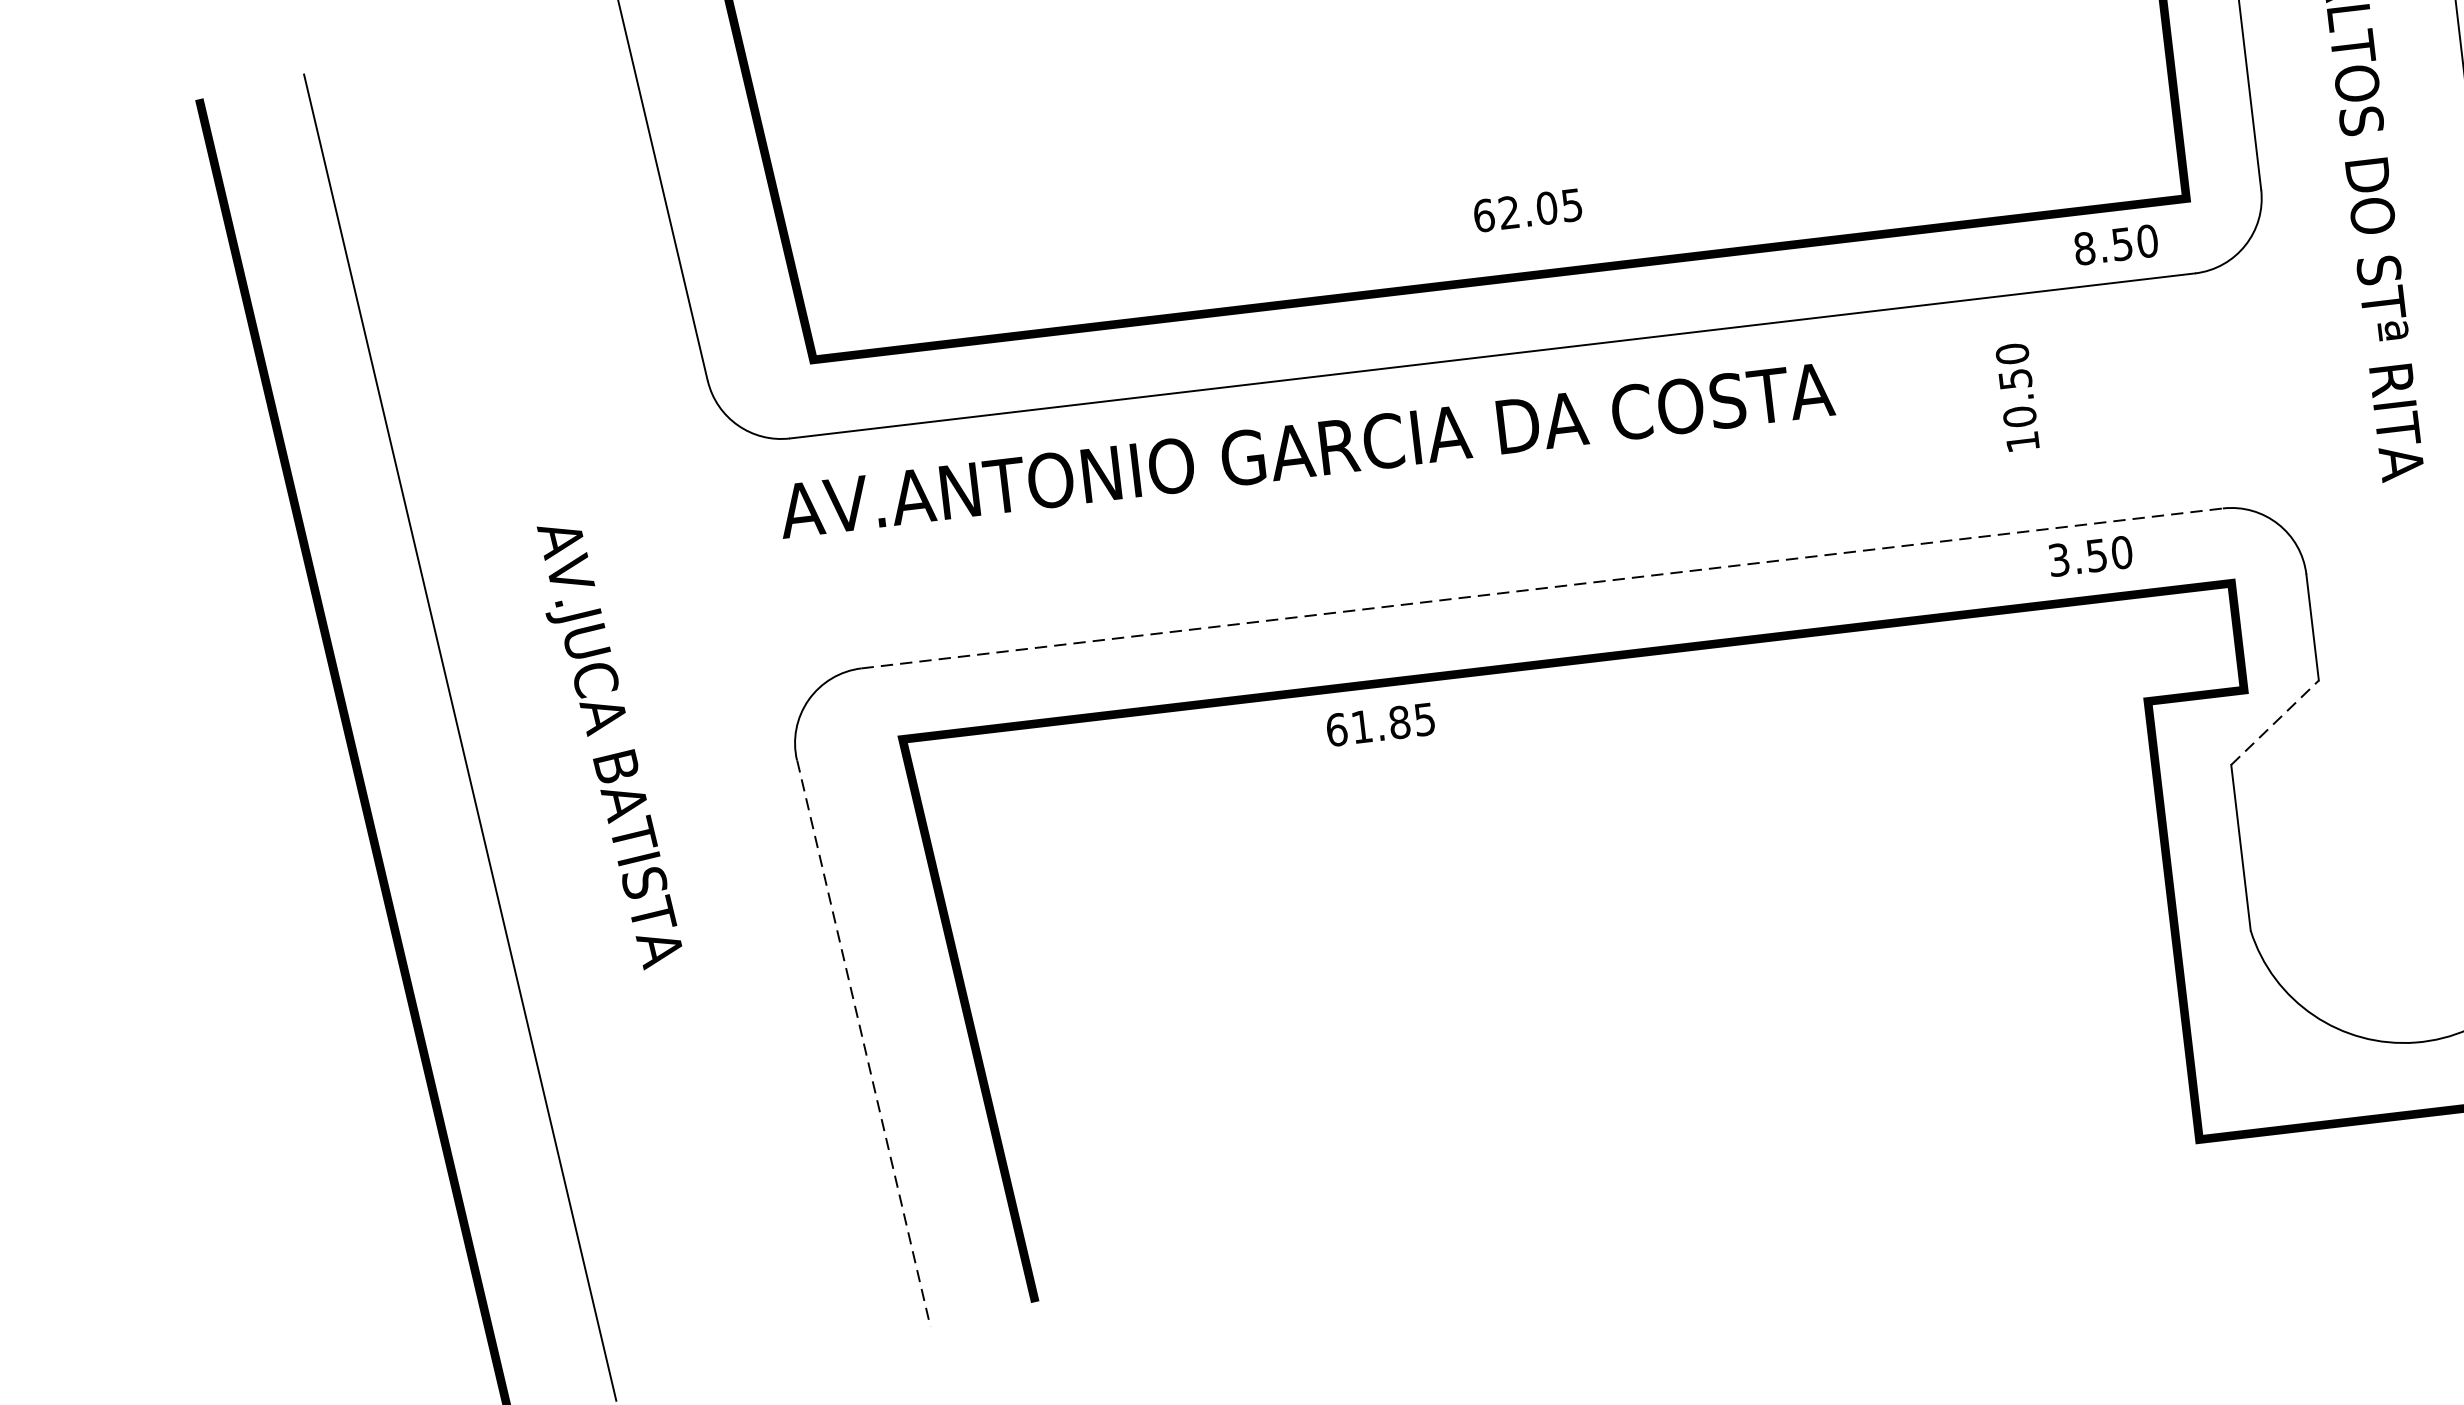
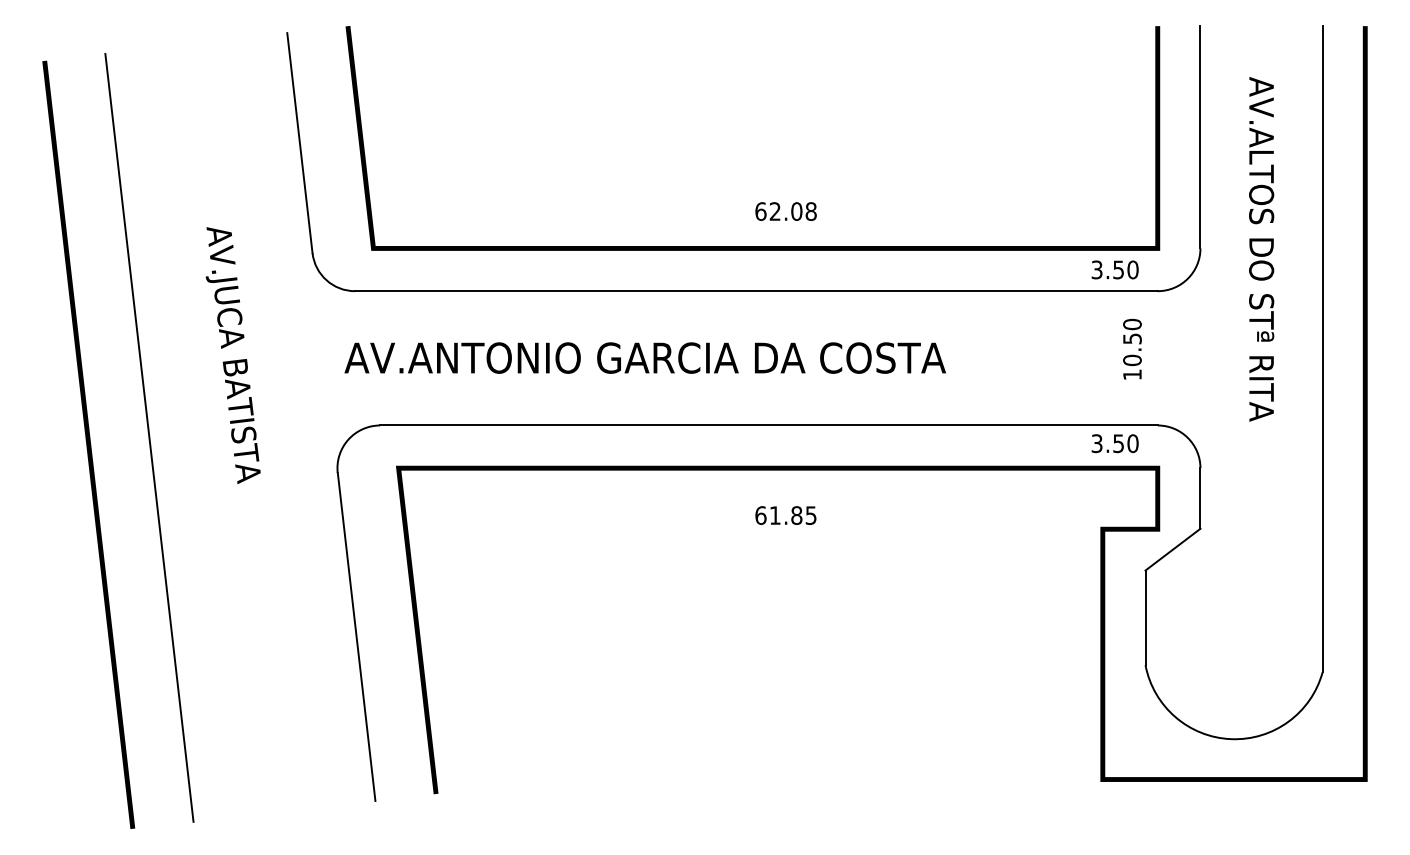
text: (1570, 205) -> (810, 211), 62.05 -> 62.08
text: (2083, 248) -> (1096, 269), 8.50 -> 3.50
text: (2017, 395) -> (1132, 348), moved
text: (1304, 449) -> (644, 357), moved
text: (2089, 556) -> (1114, 443), moved
line: (1541, 588) -> (768, 425), dashed -> solid
line: (2274, 722) -> (1172, 549), dashed -> solid
text: (1379, 724) -> (785, 515), moved
text: (608, 746) -> (232, 355), moved
line: (863, 1044) -> (356, 637), dashed -> solid

